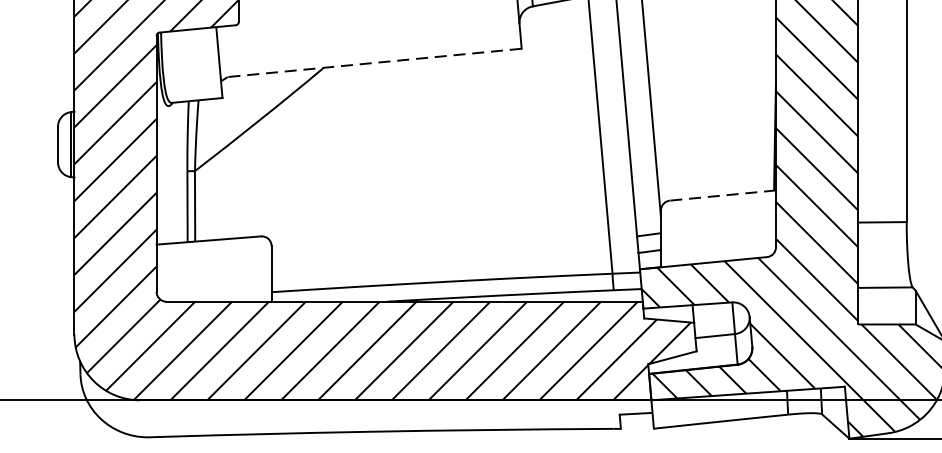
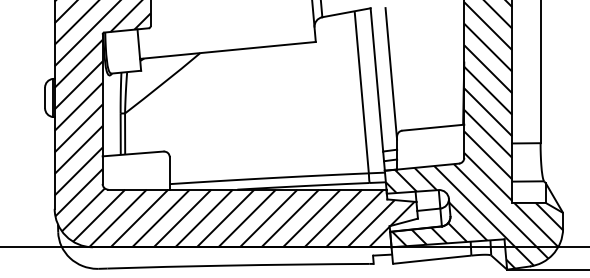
line: (370, 63) -> (227, 50), dashed -> solid
line: (721, 195) -> (432, 127), dashed -> solid

